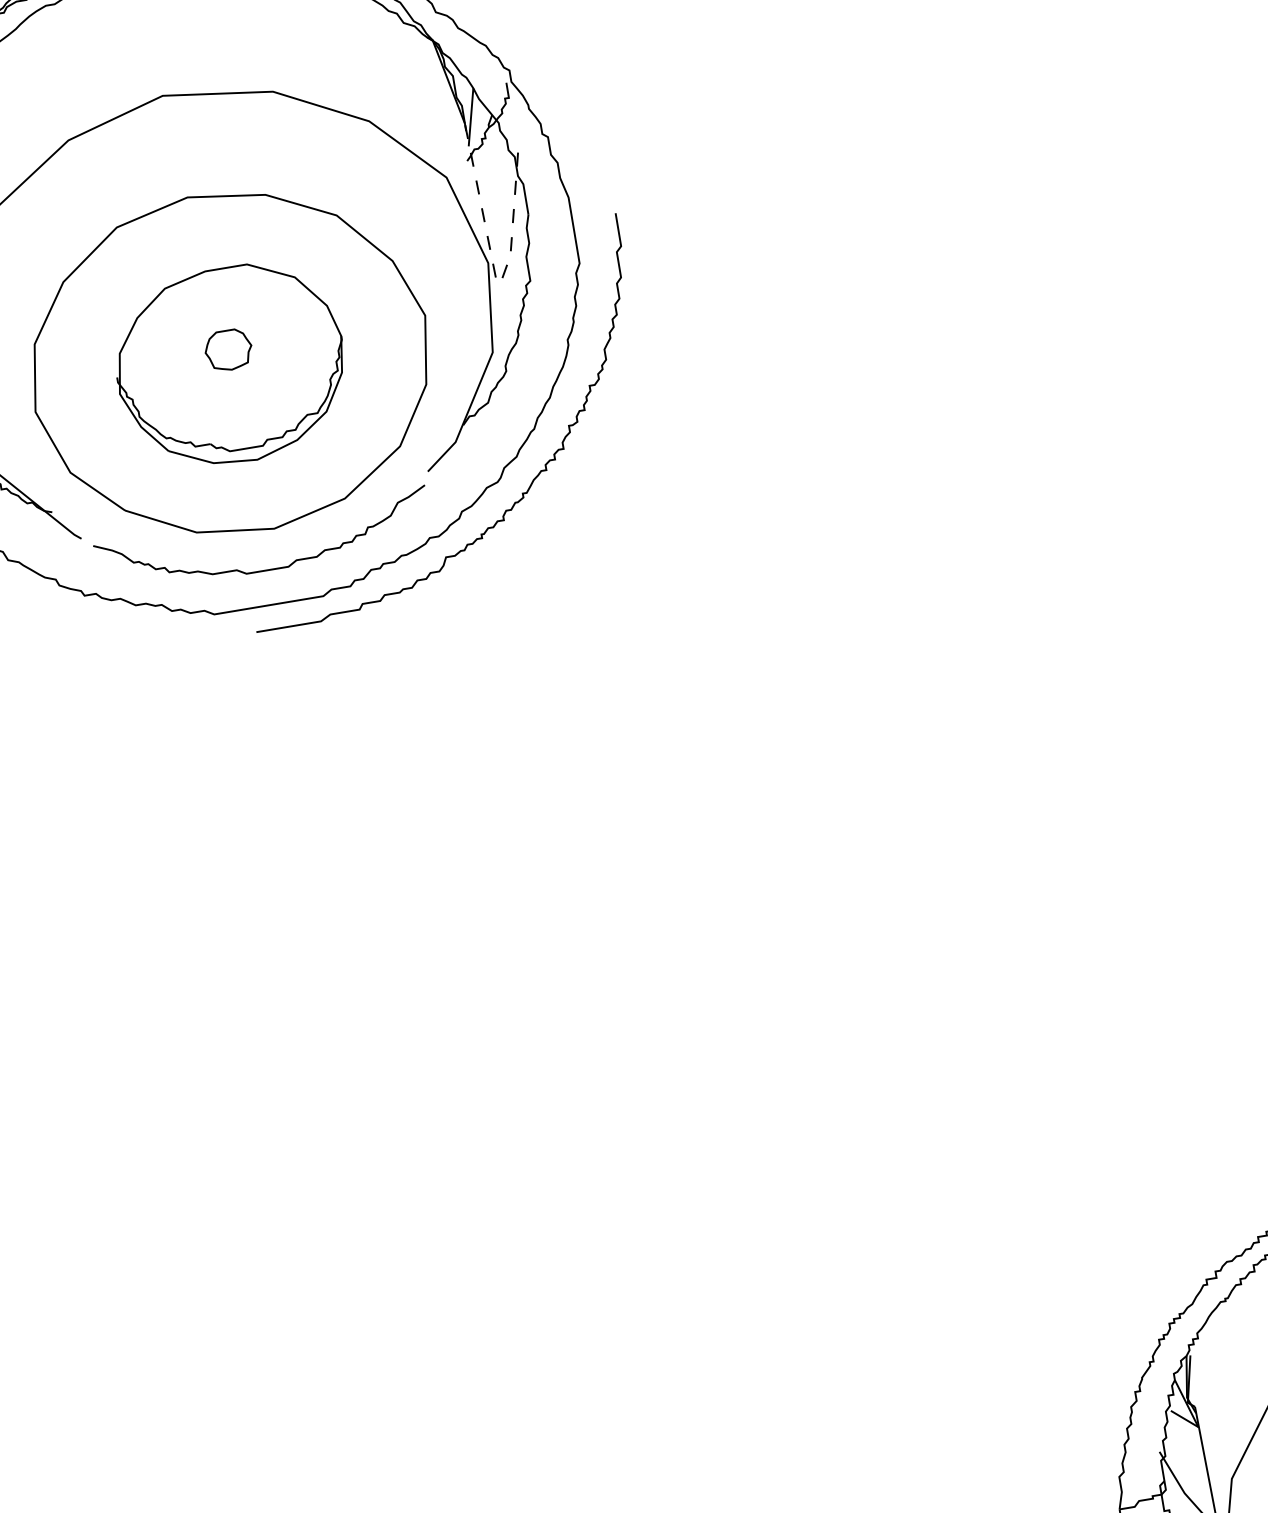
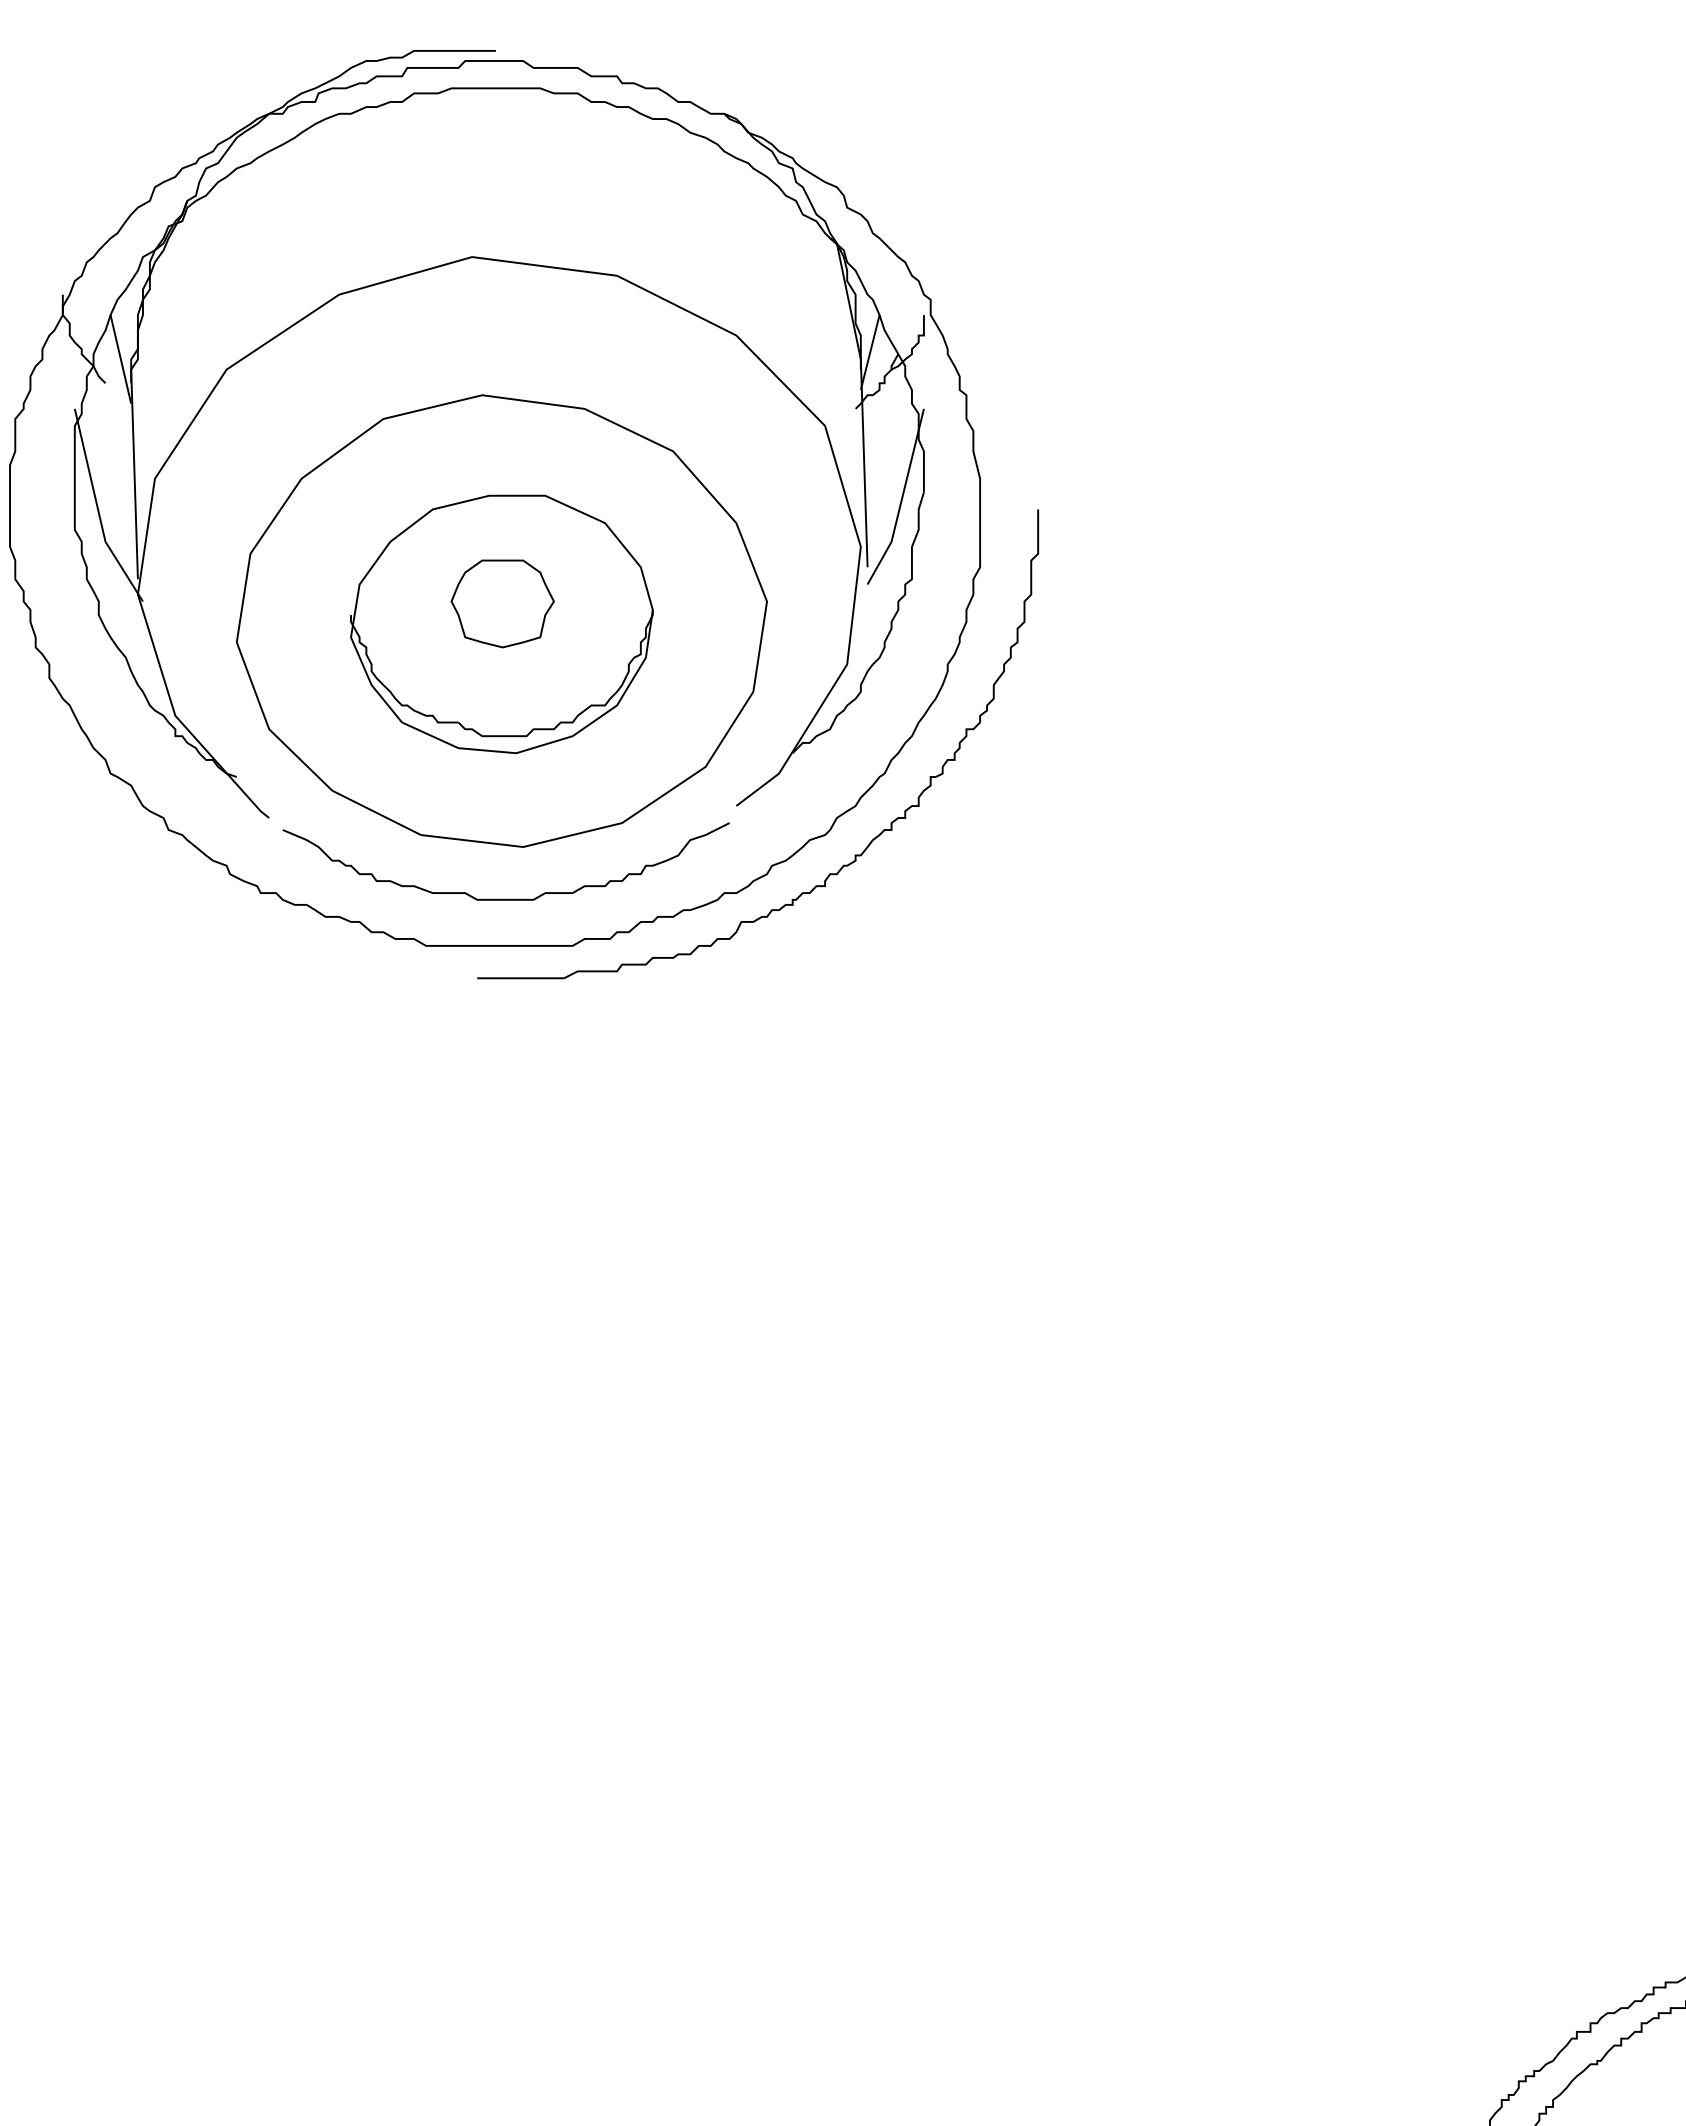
line: (480, 200) -> (864, 463), dashed -> solid
line: (512, 223) -> (901, 500), dashed -> solid
part: (228, 349) -> (502, 603), size x1.67

